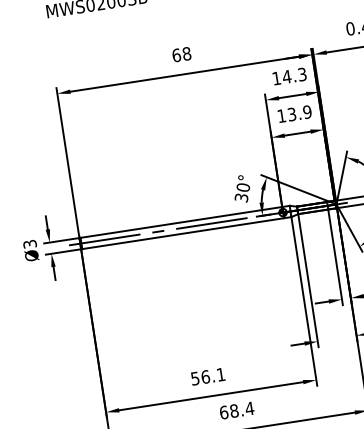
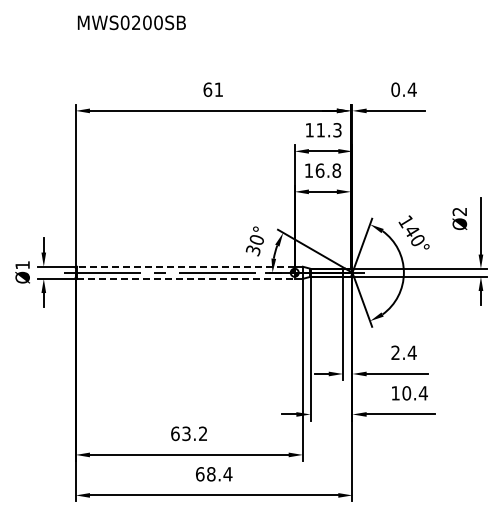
text: (186, 53) -> (218, 89), 68 -> 61
text: (286, 77) -> (320, 130), 14.3 -> 11.3
text: (299, 113) -> (328, 170), 13.9 -> 16.8
line: (181, 222) -> (185, 266), solid -> dashed
line: (182, 233) -> (185, 278), solid -> dashed
text: (29, 244) -> (22, 265), Ø3 -> Ø1
text: (208, 376) -> (189, 433), 56.1 -> 63.2

